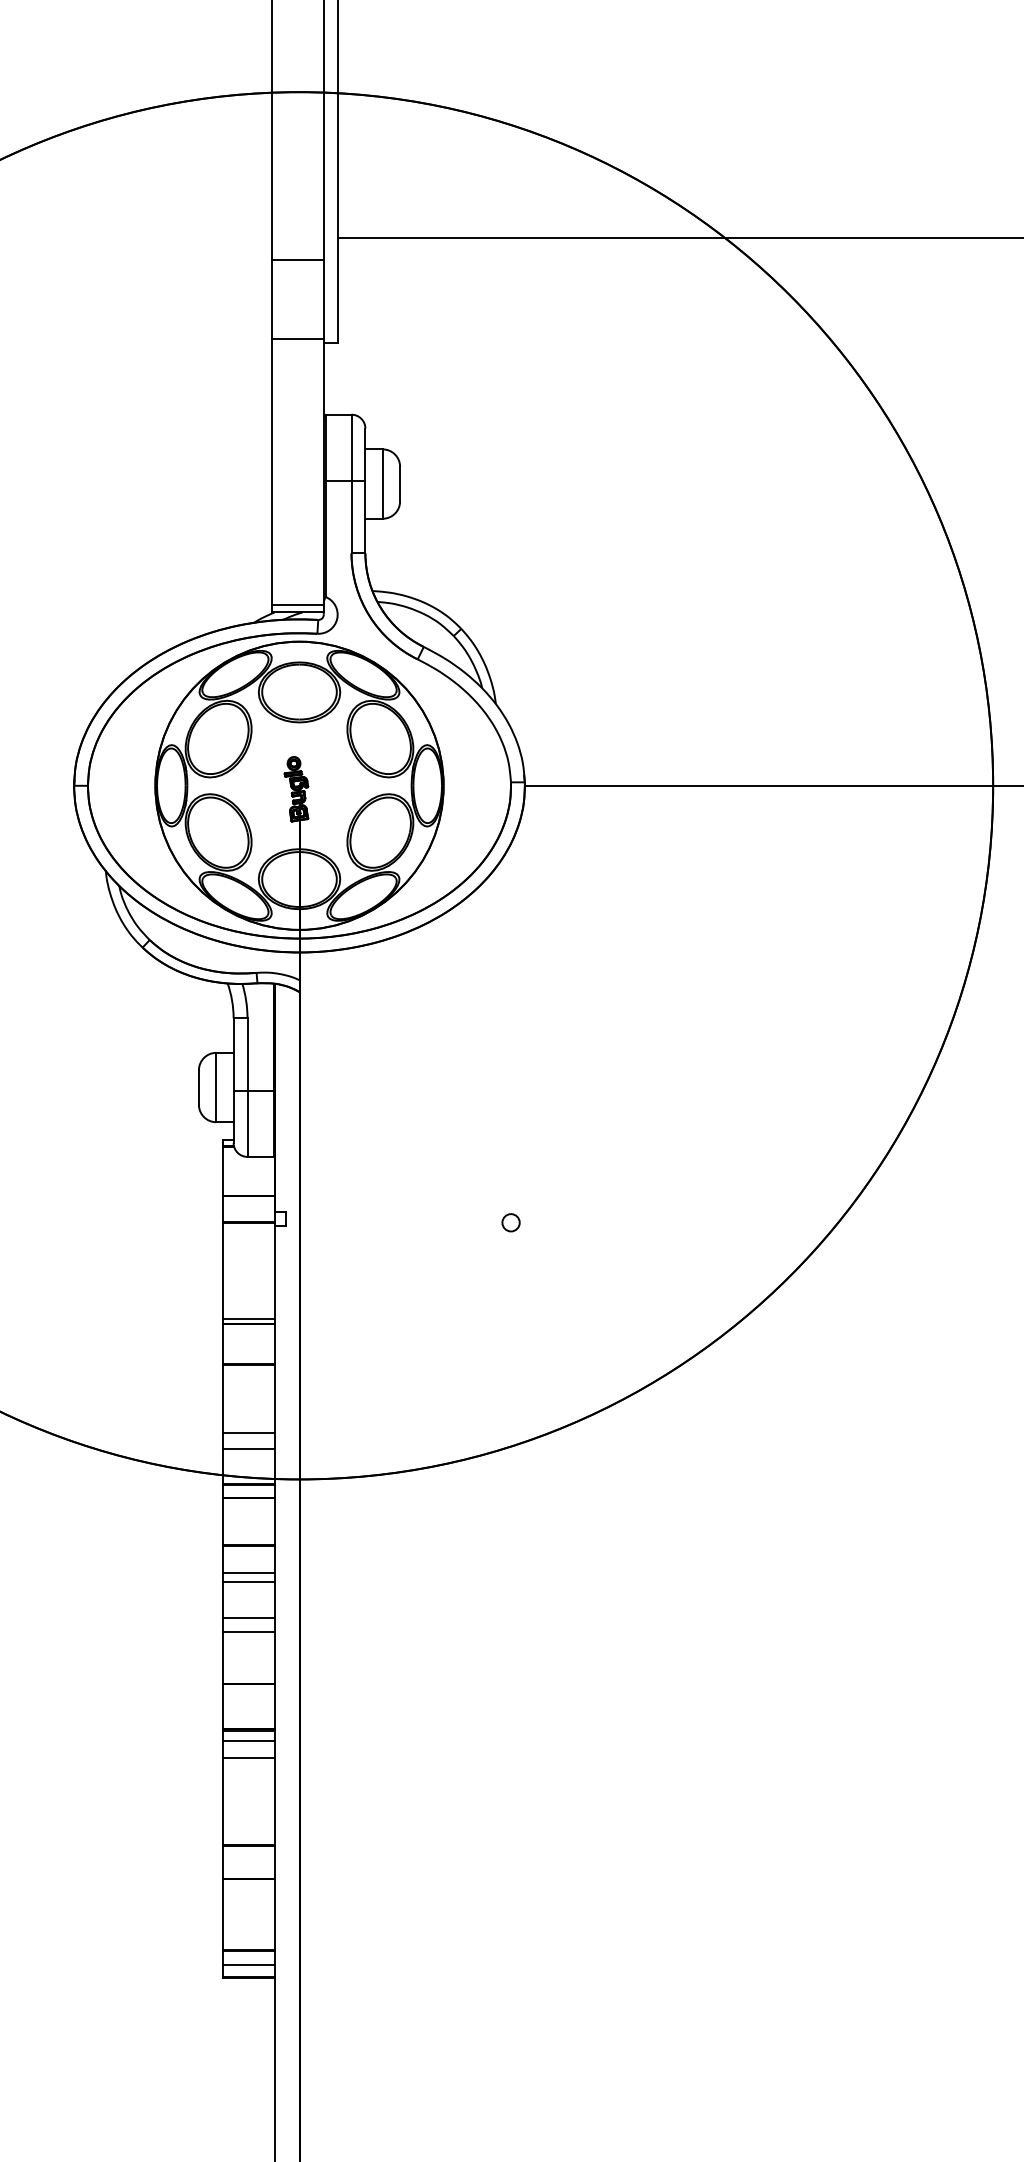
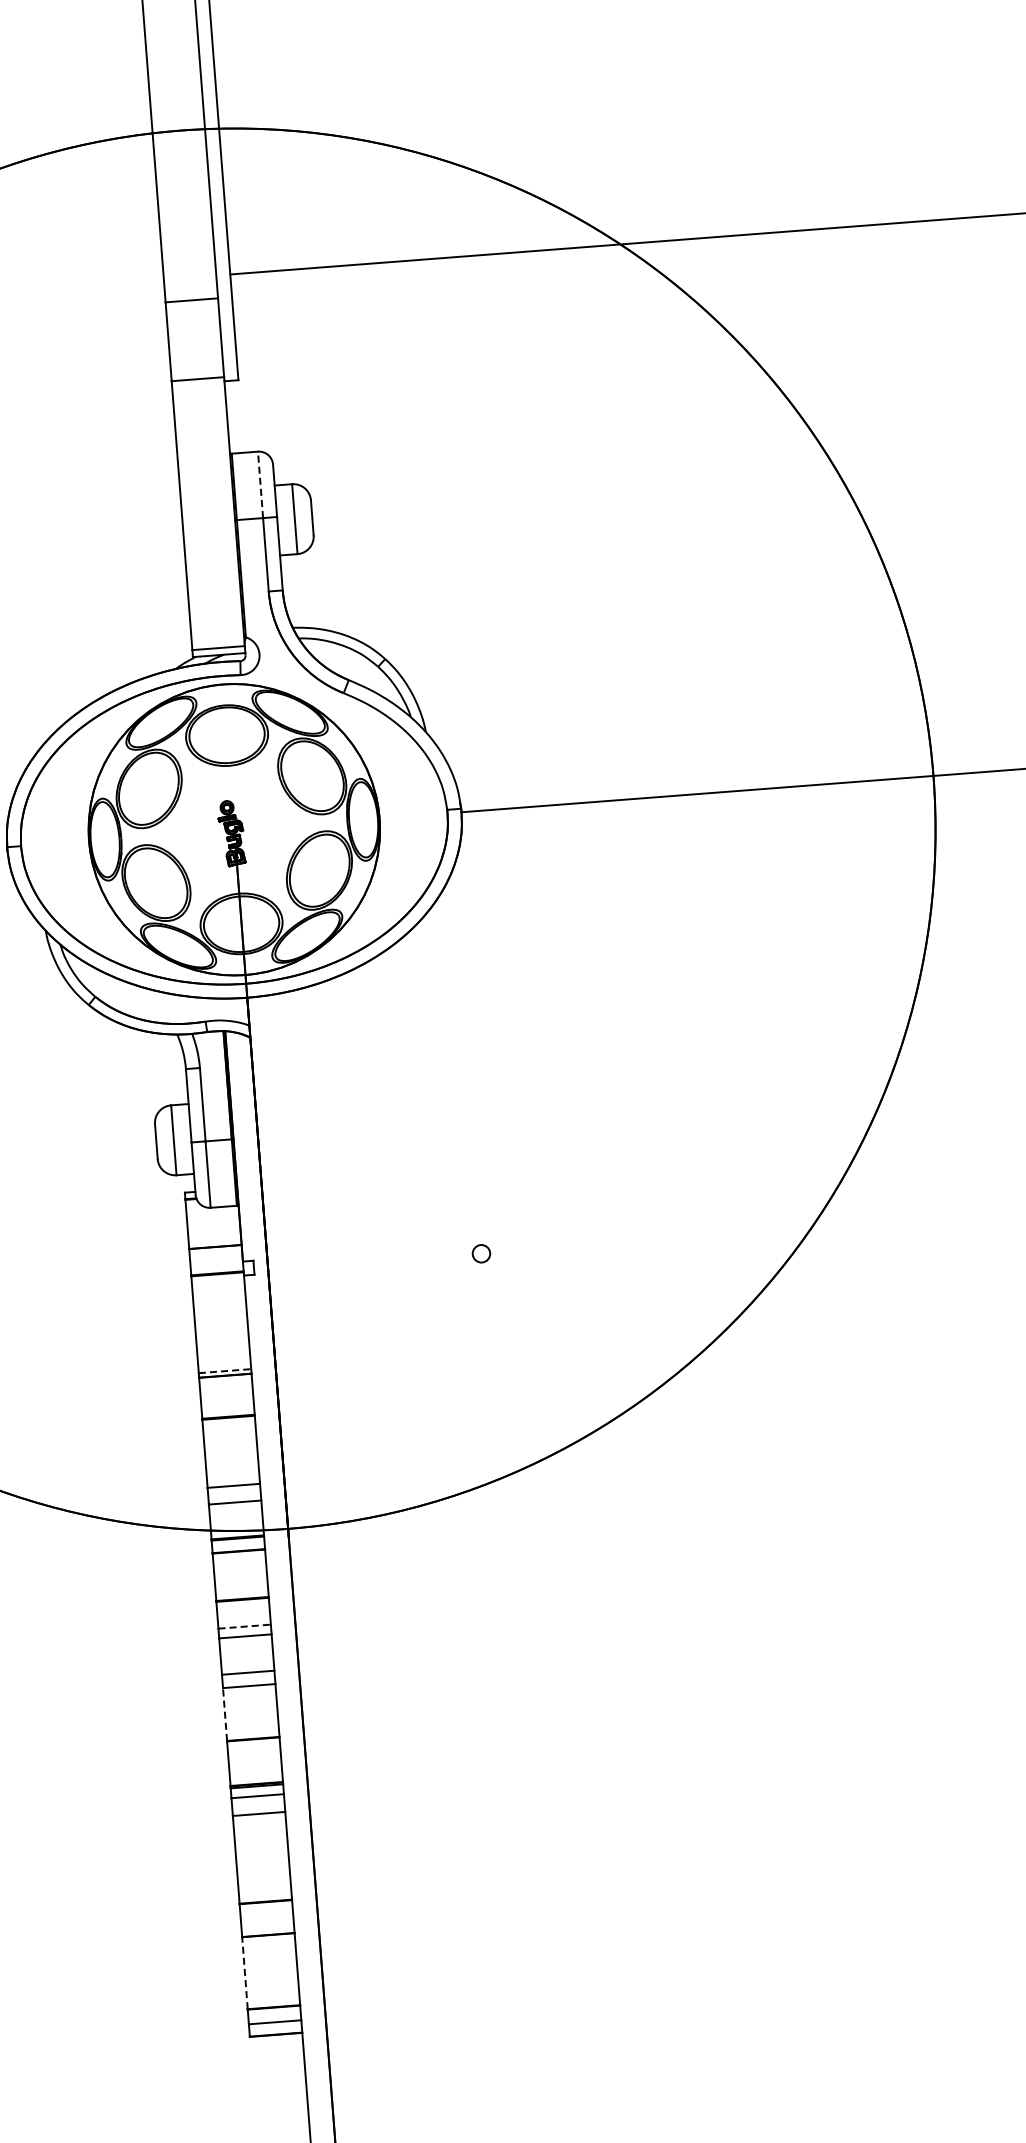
line: (351, 447) -> (260, 484), solid -> dashed
line: (249, 1319) -> (225, 1371), solid -> dashed
line: (249, 1572) -> (244, 1626), solid -> dashed
line: (223, 1657) -> (225, 1714), solid -> dashed
line: (223, 1914) -> (245, 1973), solid -> dashed

